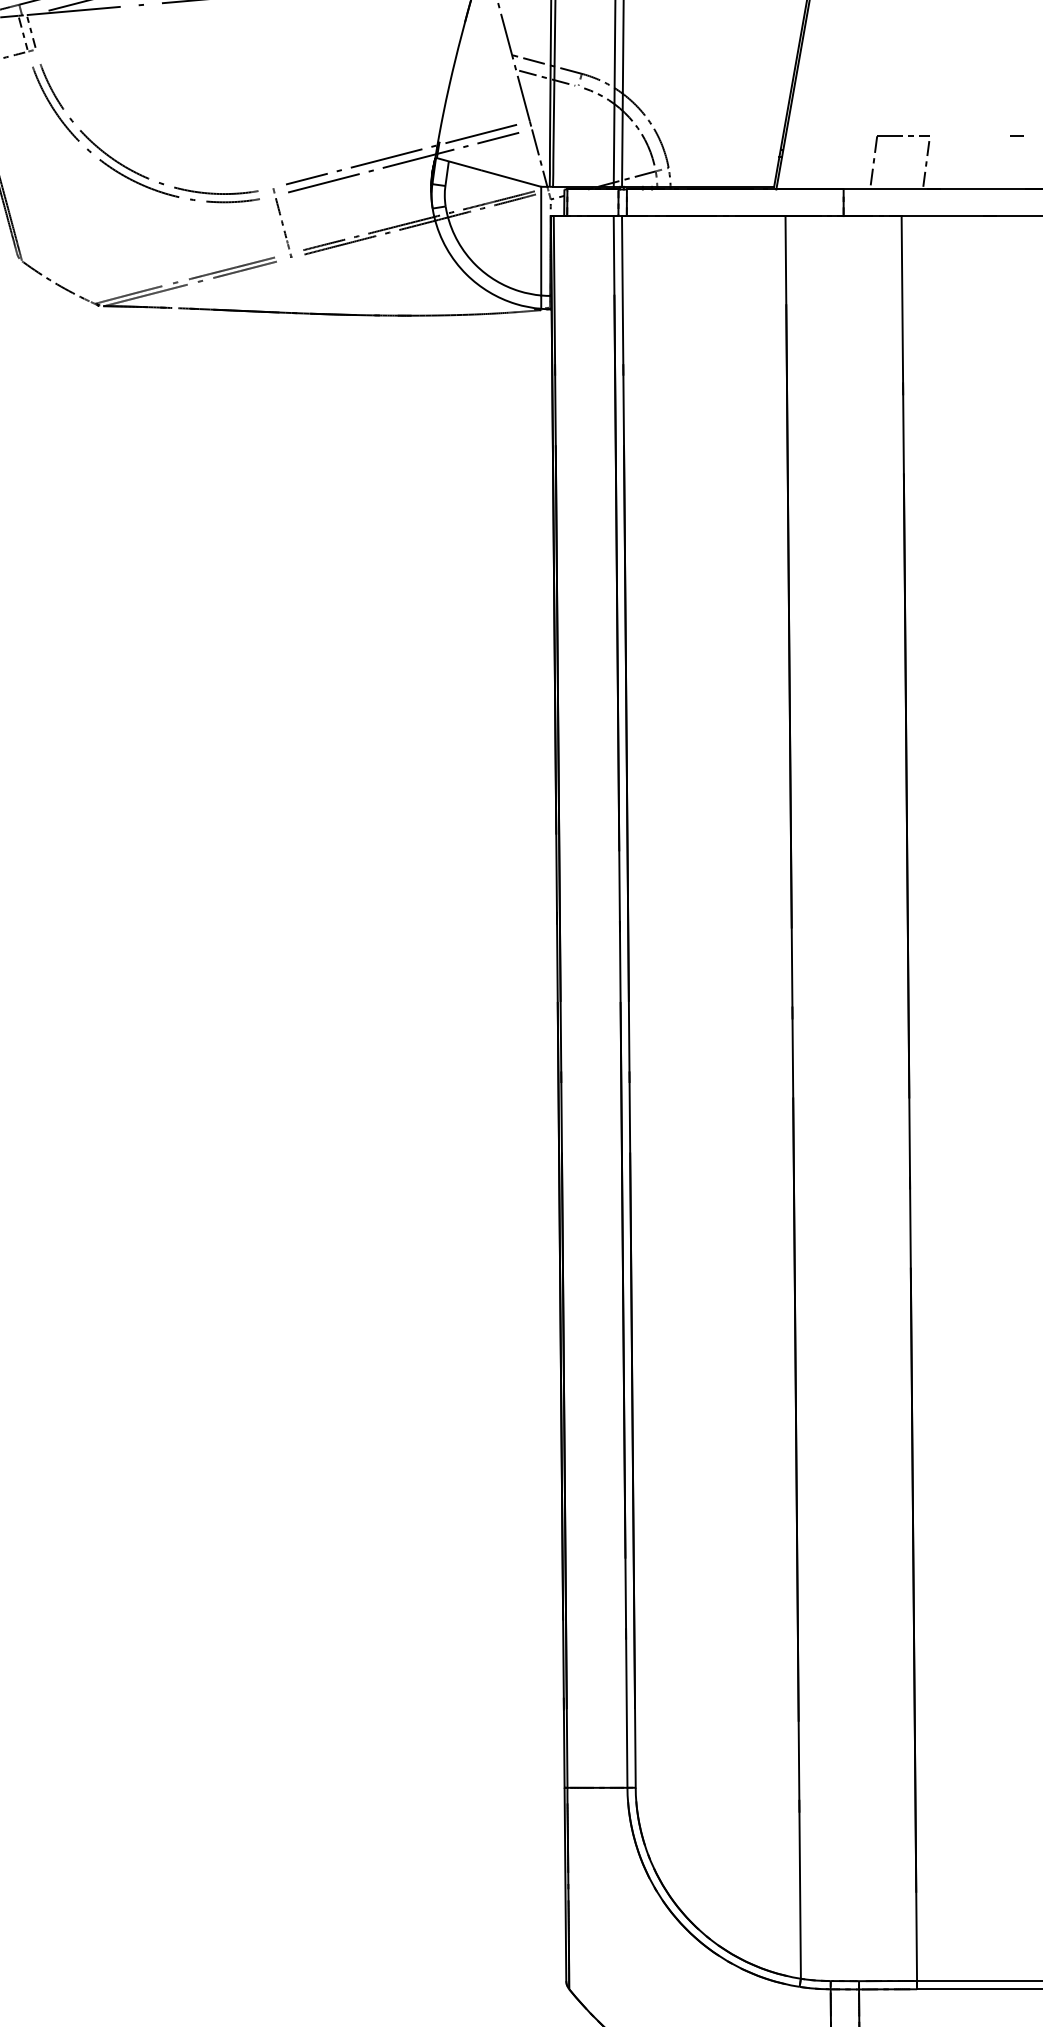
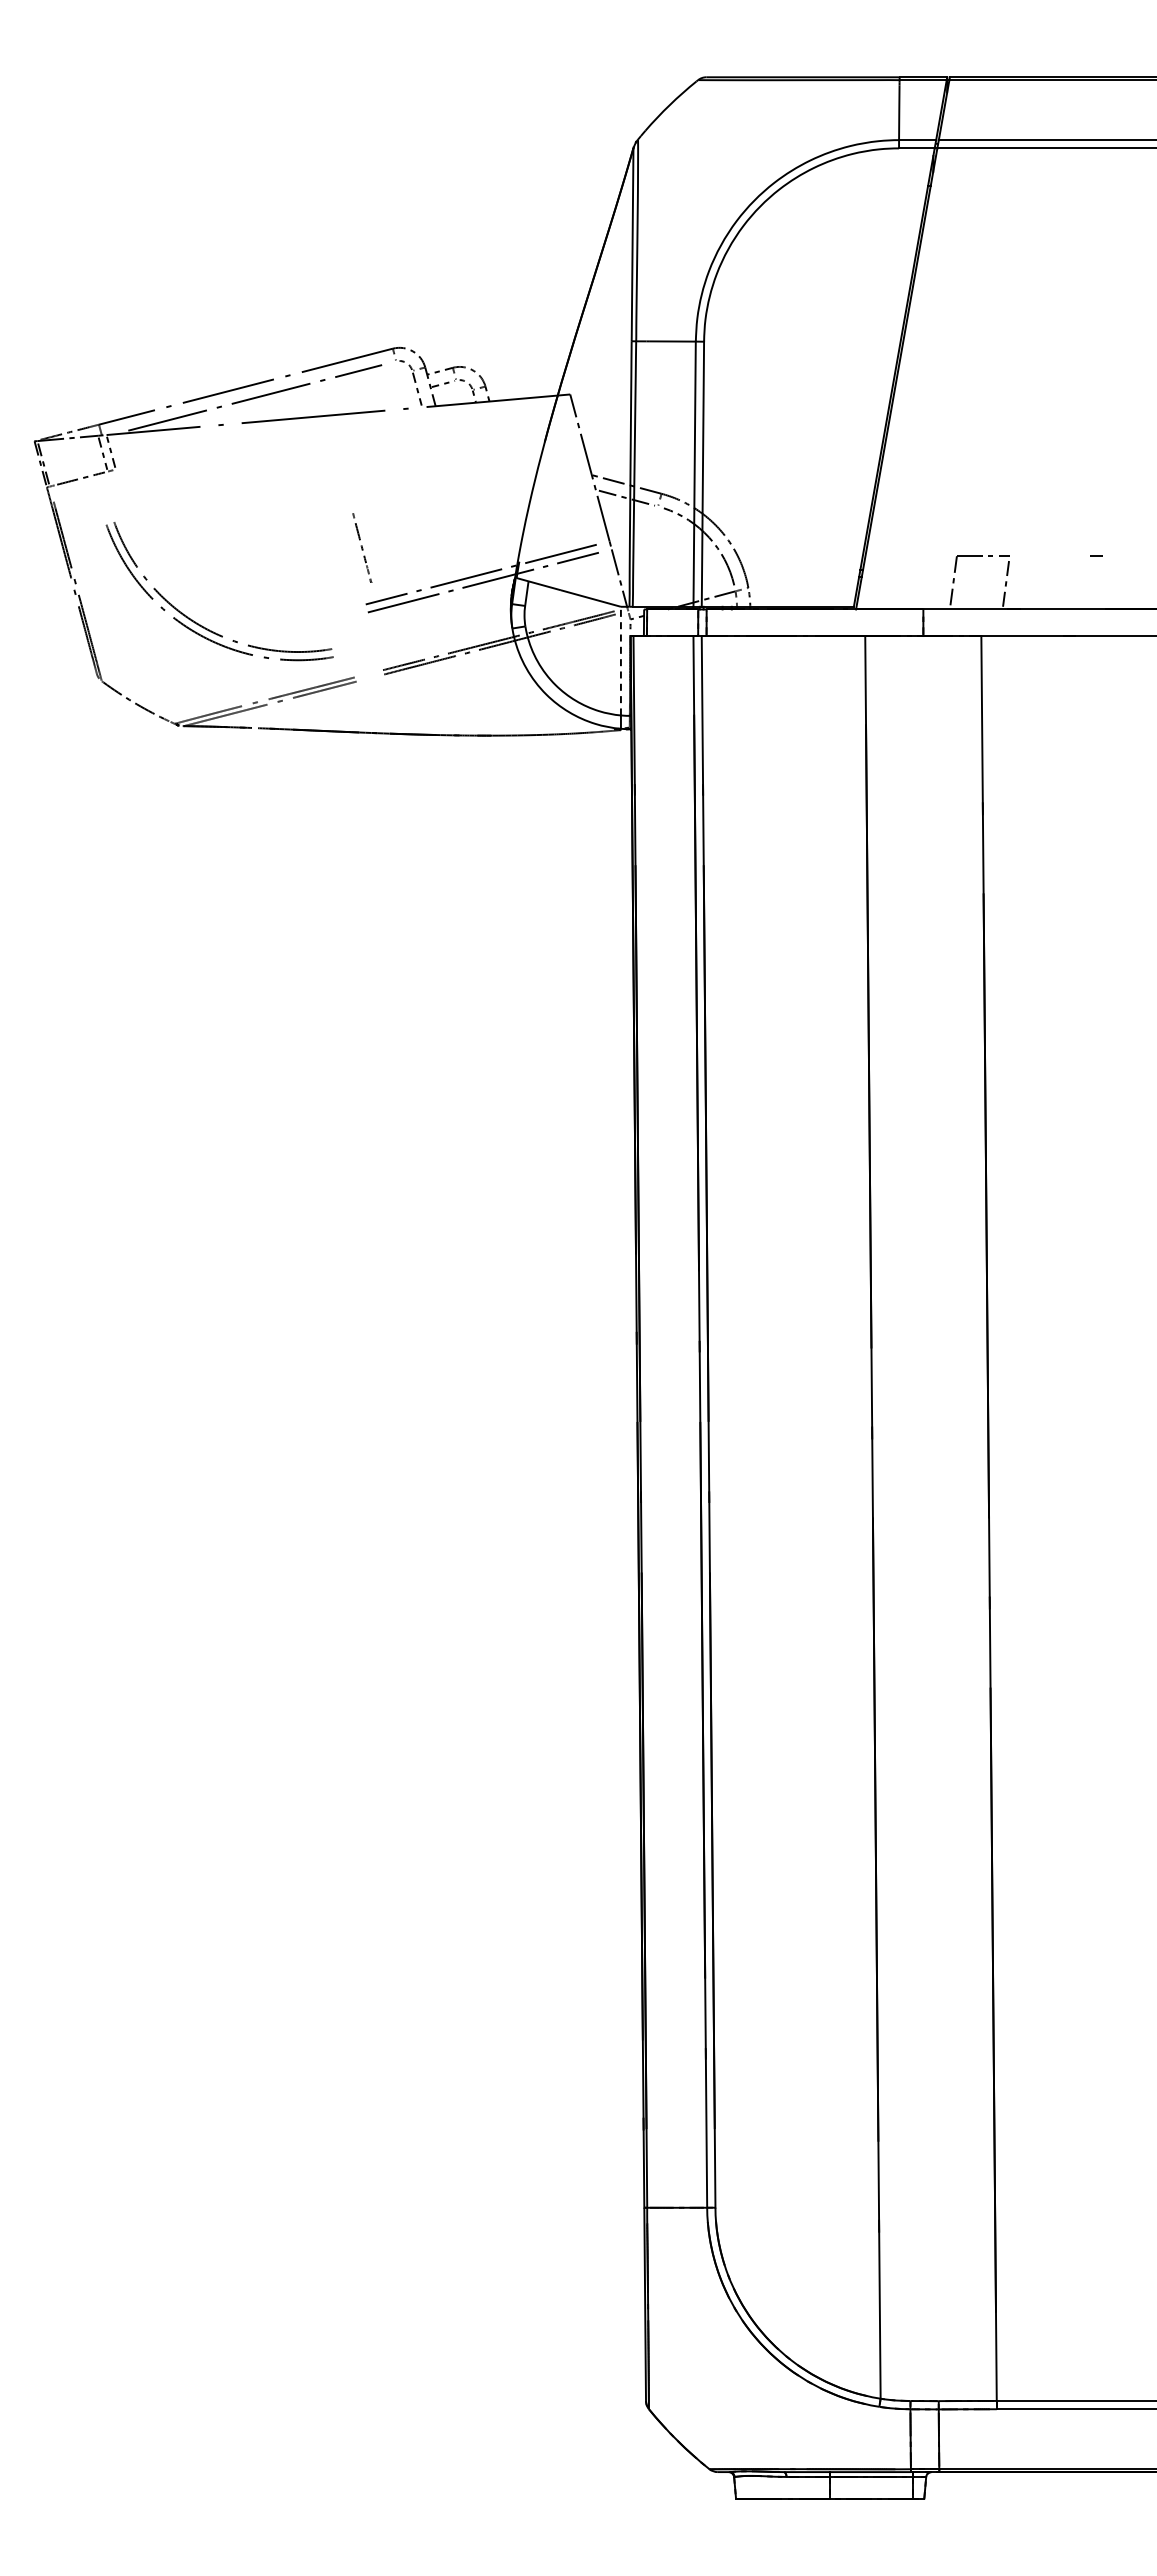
part: (123, 164) -> (197, 622), moved
part: (282, 222) -> (362, 547), moved
line: (540, 240) -> (620, 660), solid -> dashed

